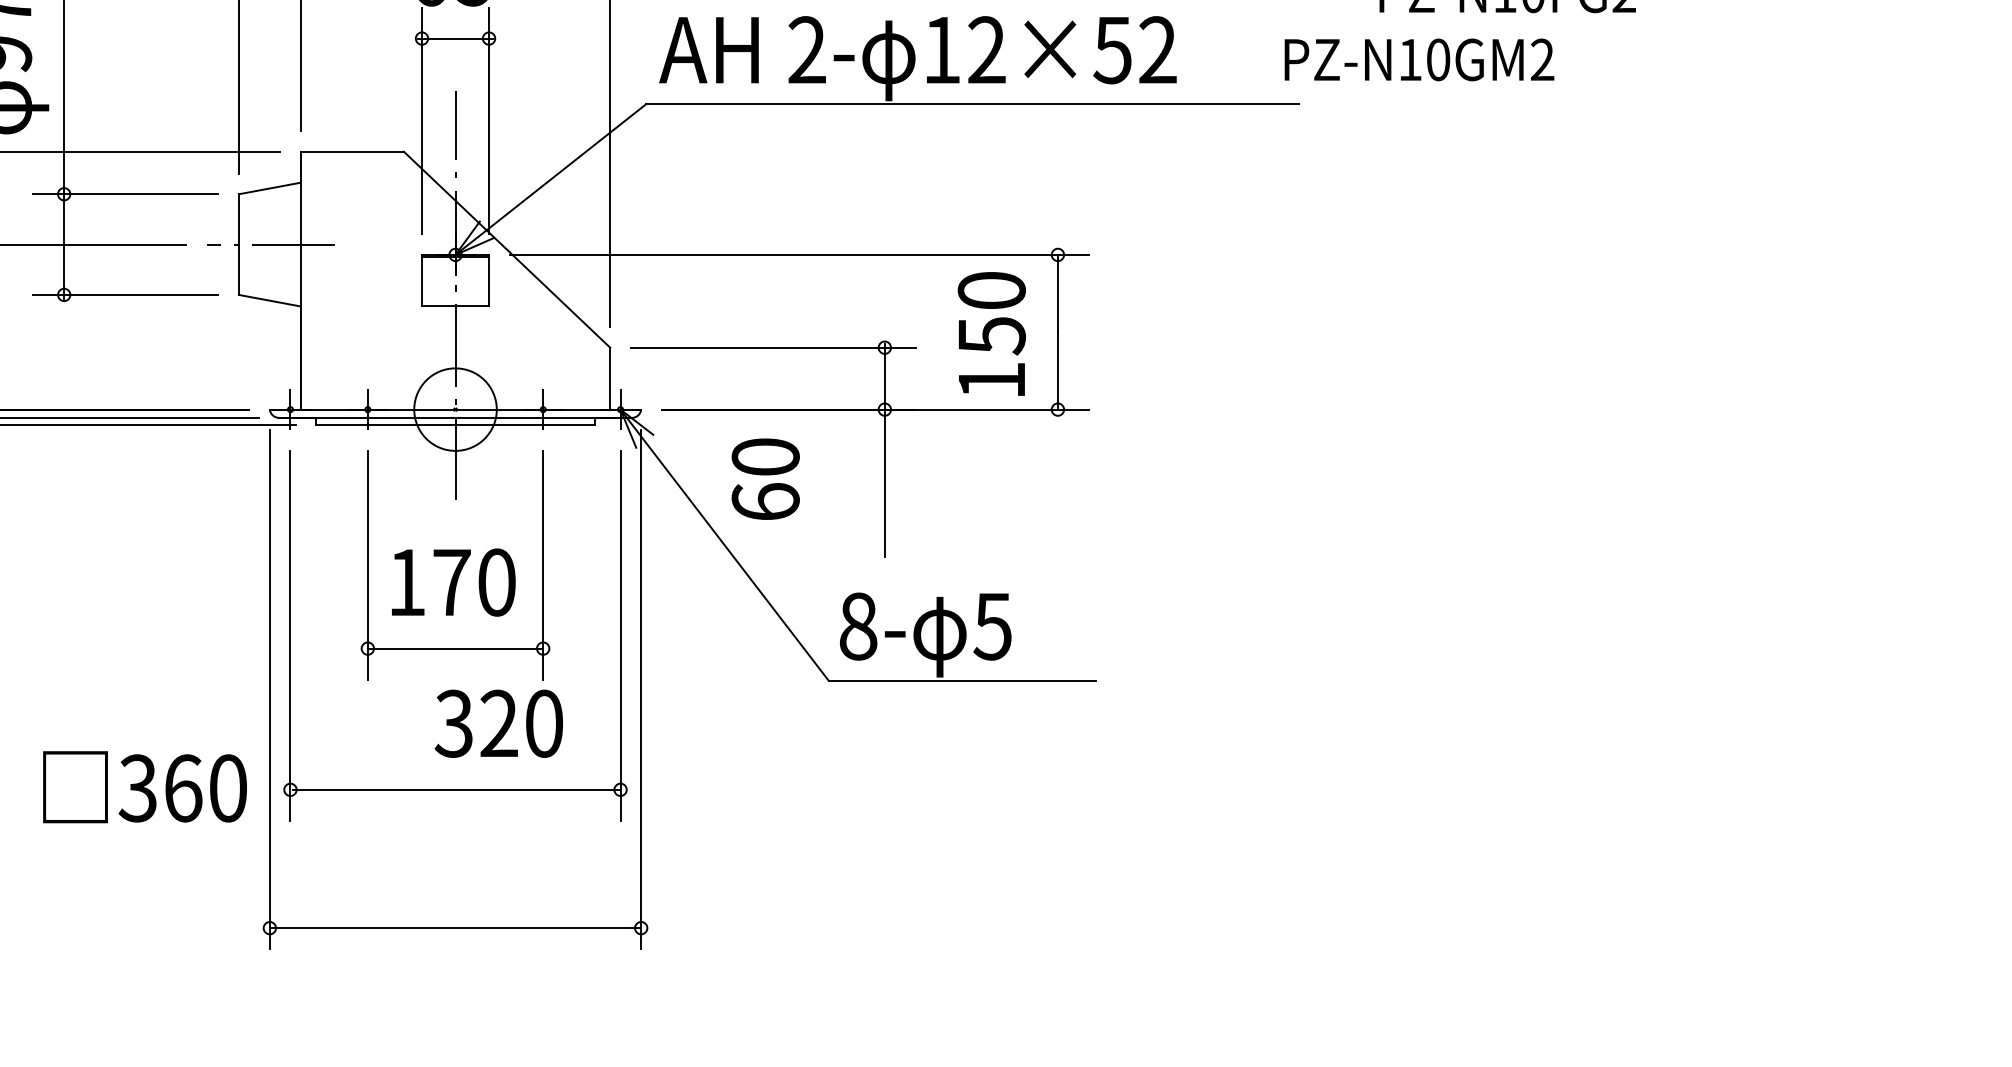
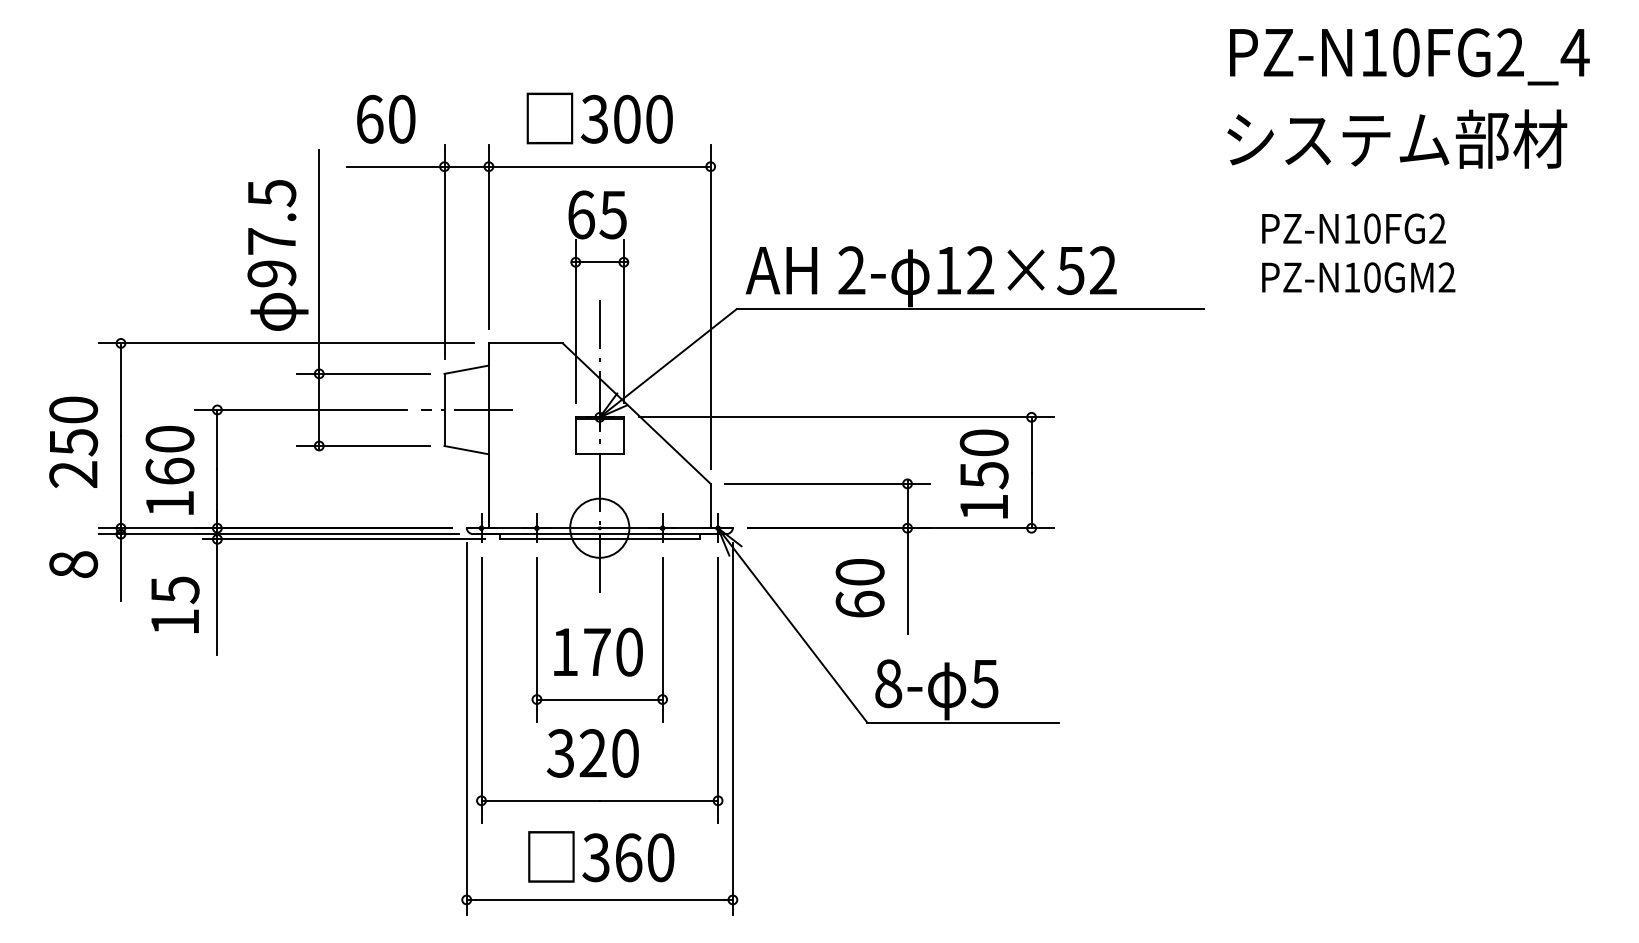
text: (1419, 59) -> (1358, 277), moved
text: (764, 479) -> (859, 588), moved
text: (498, 723) -> (592, 753), moved
text: (145, 786) -> (601, 856), moved

